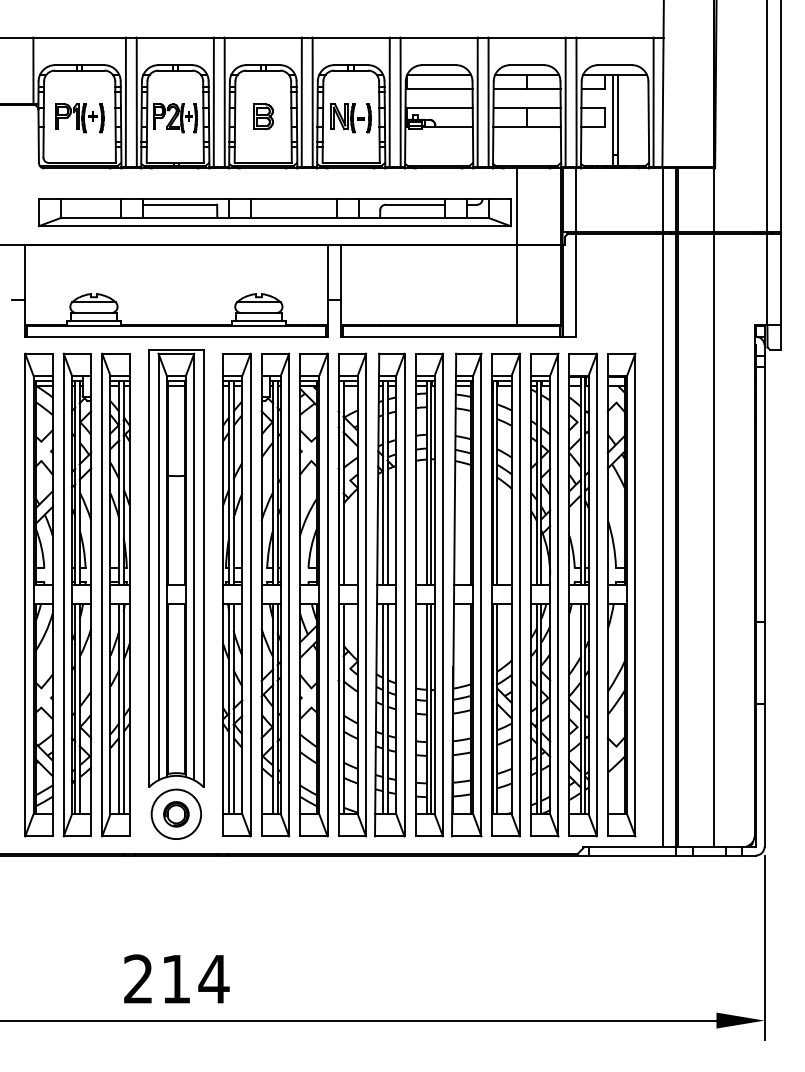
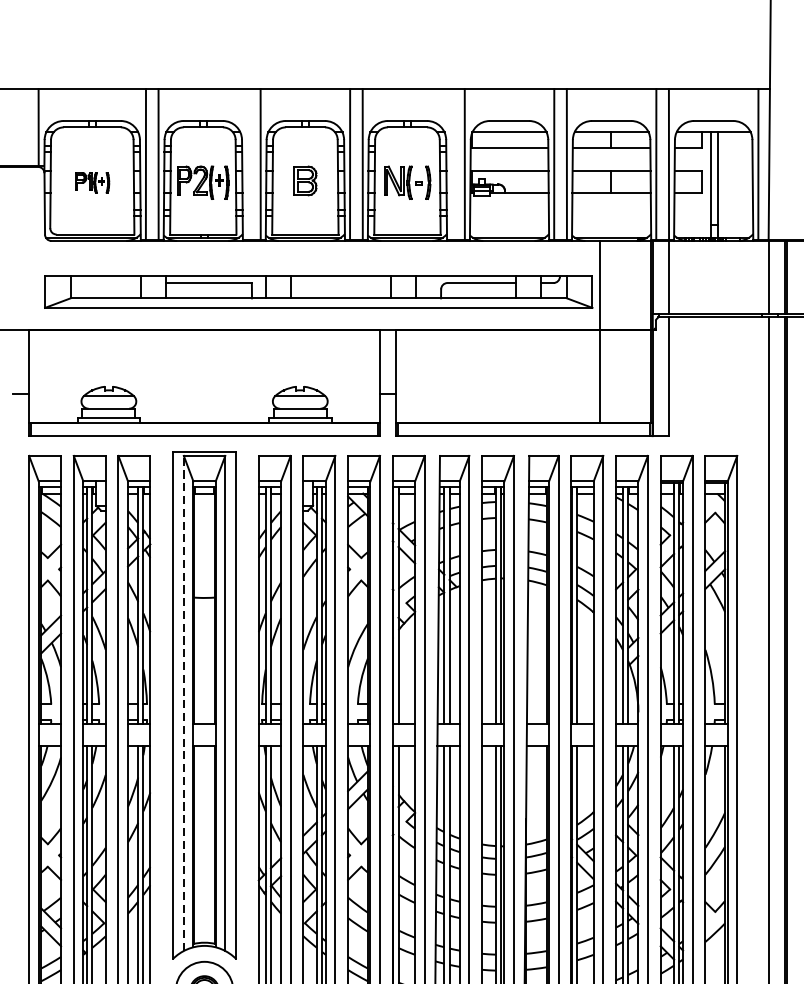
line: (213, 102) -> (247, 164), removed
line: (389, 102) -> (451, 164), removed
part: (79, 118) -> (92, 182), size x0.6
line: (158, 566) -> (183, 702), solid -> dashed

